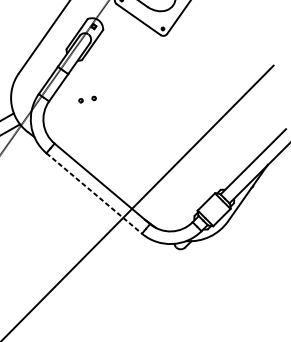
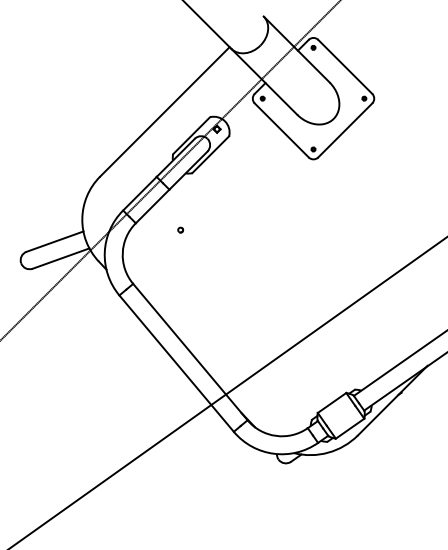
part: (93, 98) -> (199, 229), removed
line: (94, 194) -> (176, 364), dashed -> solid

